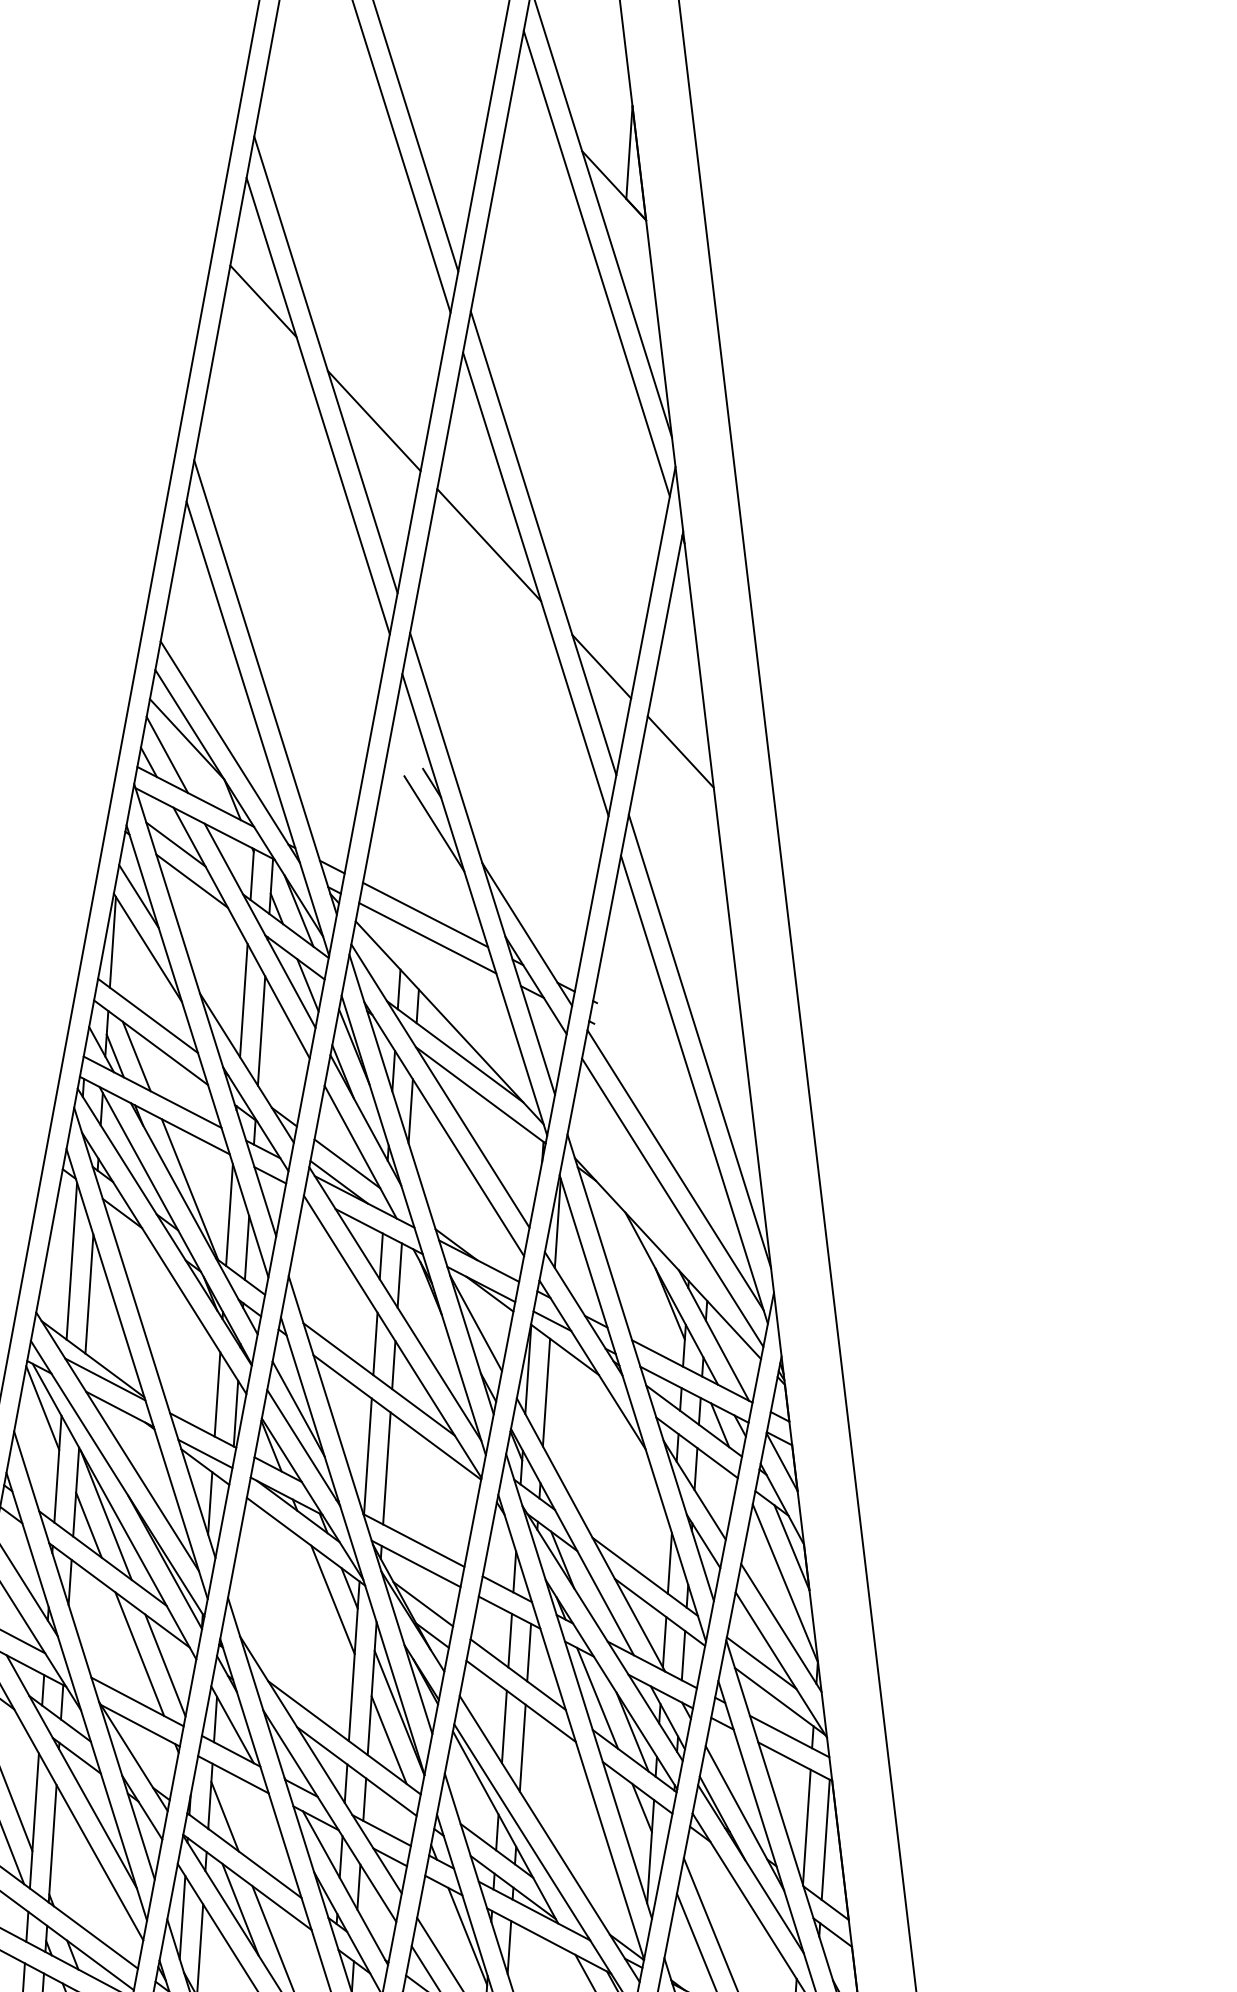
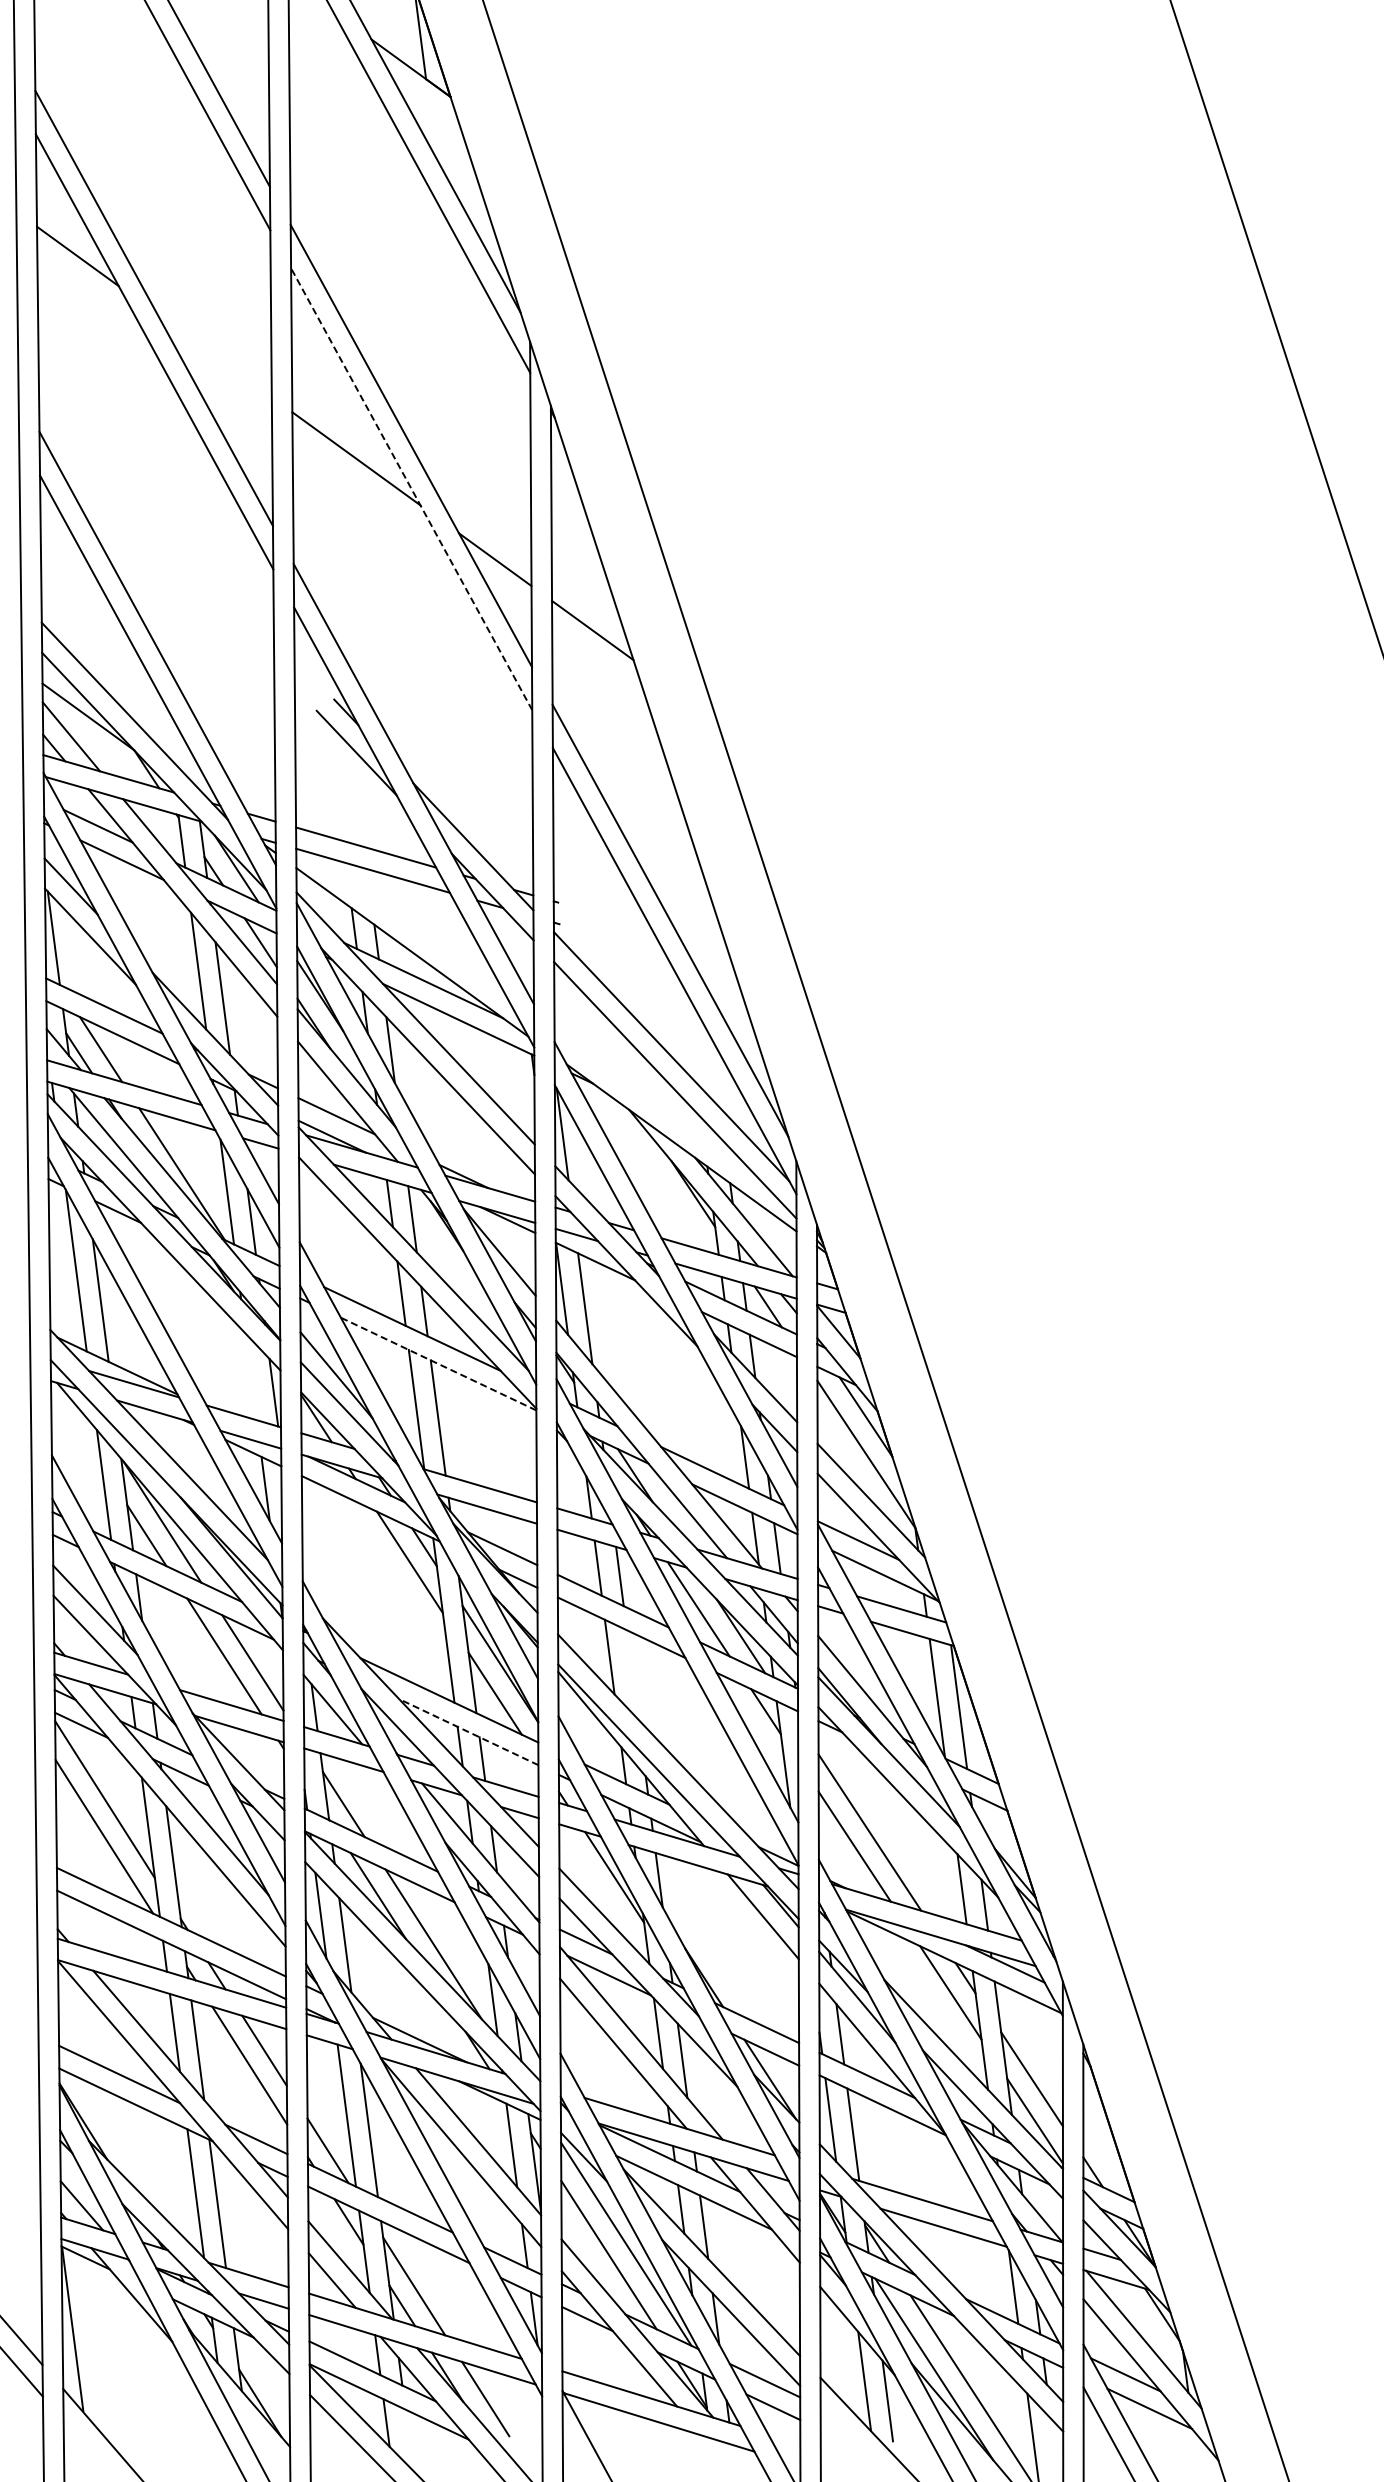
line: (374, 420) -> (214, 355), removed
line: (535, 584) -> (411, 489), solid -> dashed
line: (216, 1394) -> (250, 1376), removed
line: (43, 1407) -> (76, 1425), removed
line: (397, 1416) -> (438, 1363), solid -> dashed
line: (522, 1747) -> (632, 1674), removed
line: (356, 1770) -> (468, 1731), solid -> dashed

